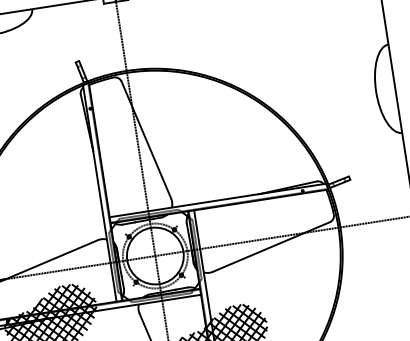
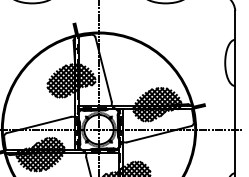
hatch: (88, 170) -> (71, 80), added
hatch: (257, 191) -> (156, 104), added

